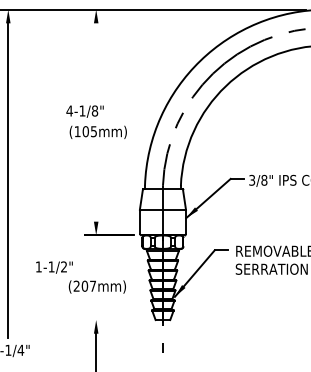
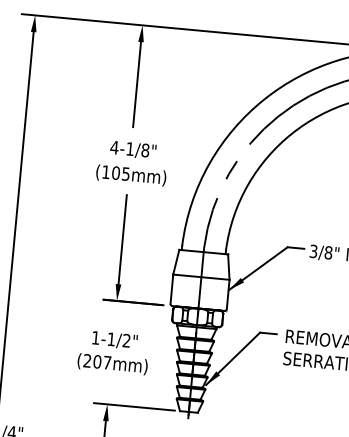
line: (96, 56) -> (137, 82), added
text: (84, 111) -> (132, 149), moved
line: (96, 186) -> (122, 241), added
text: (54, 267) -> (114, 340), moved
line: (118, 320) -> (134, 407), added

